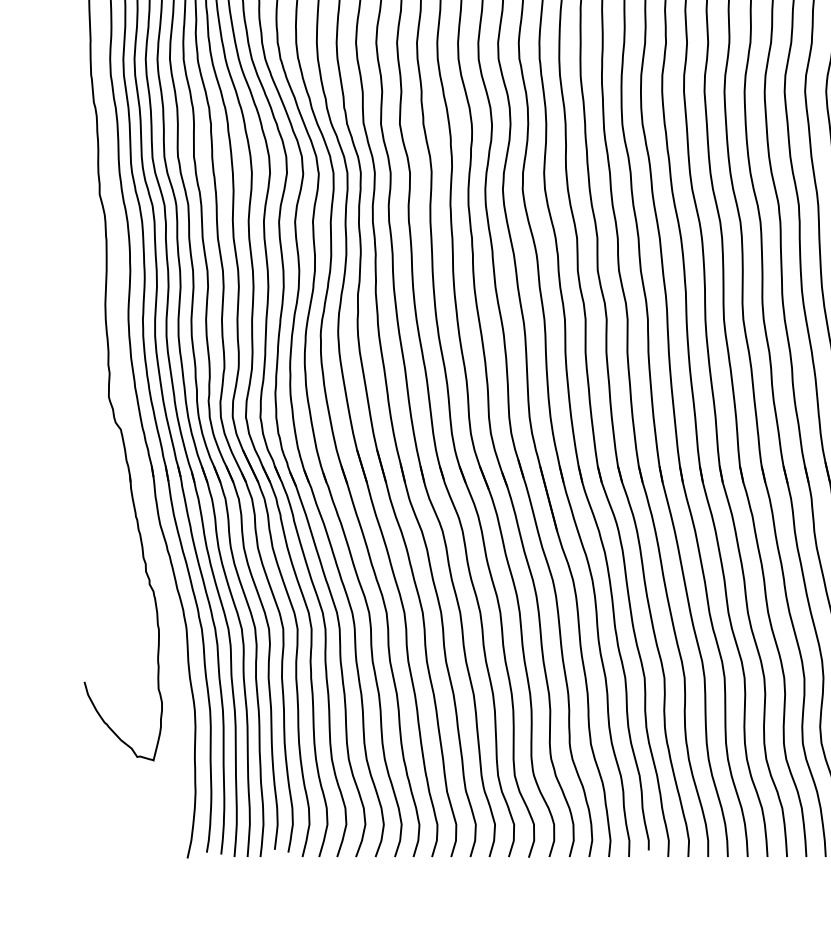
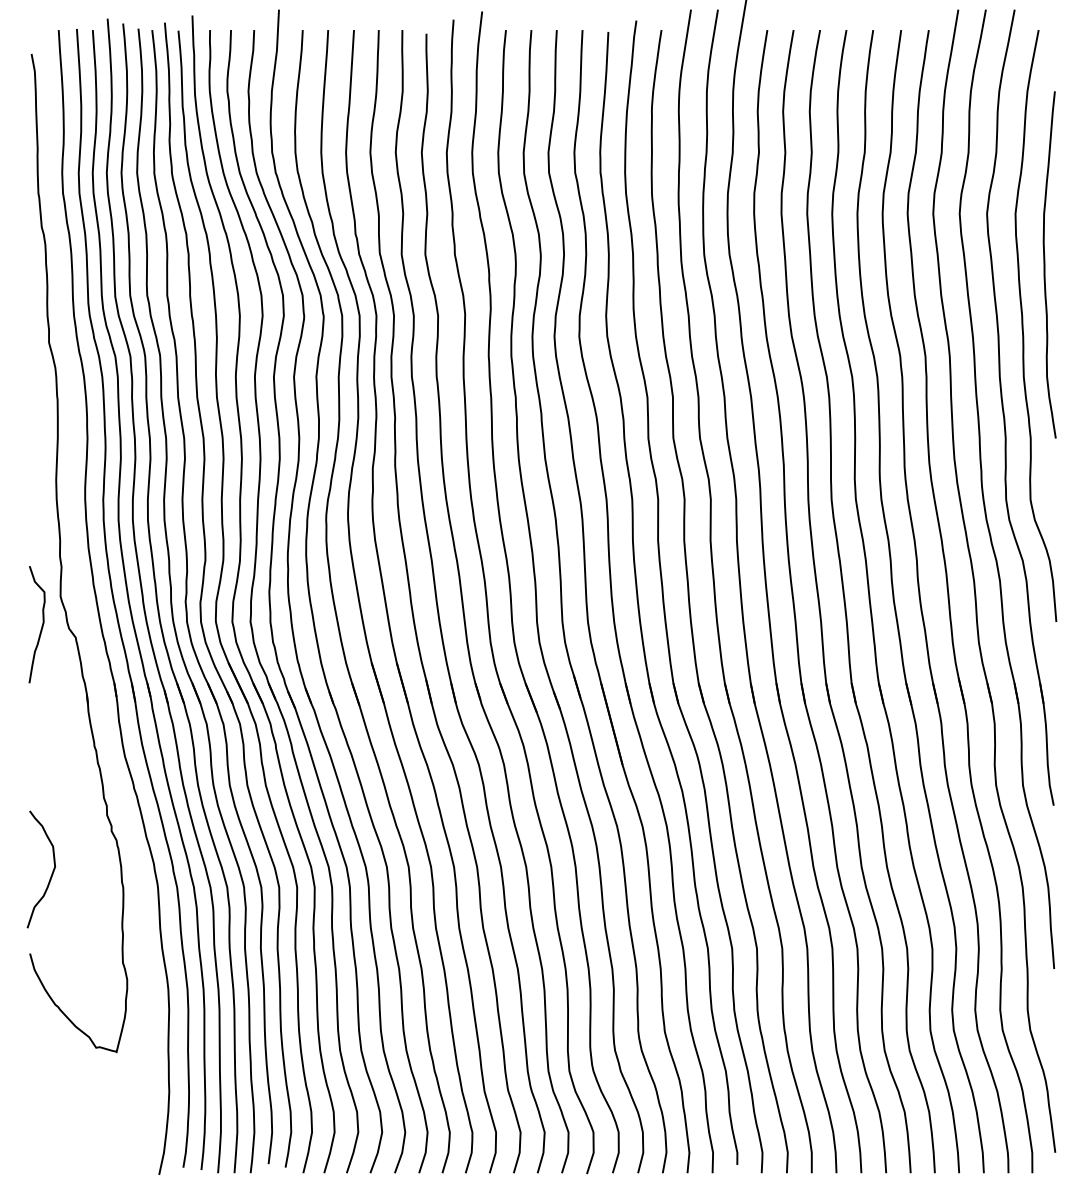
curve: (93, 420) -> (41, 625), added
curve: (101, 617) -> (51, 873), added

